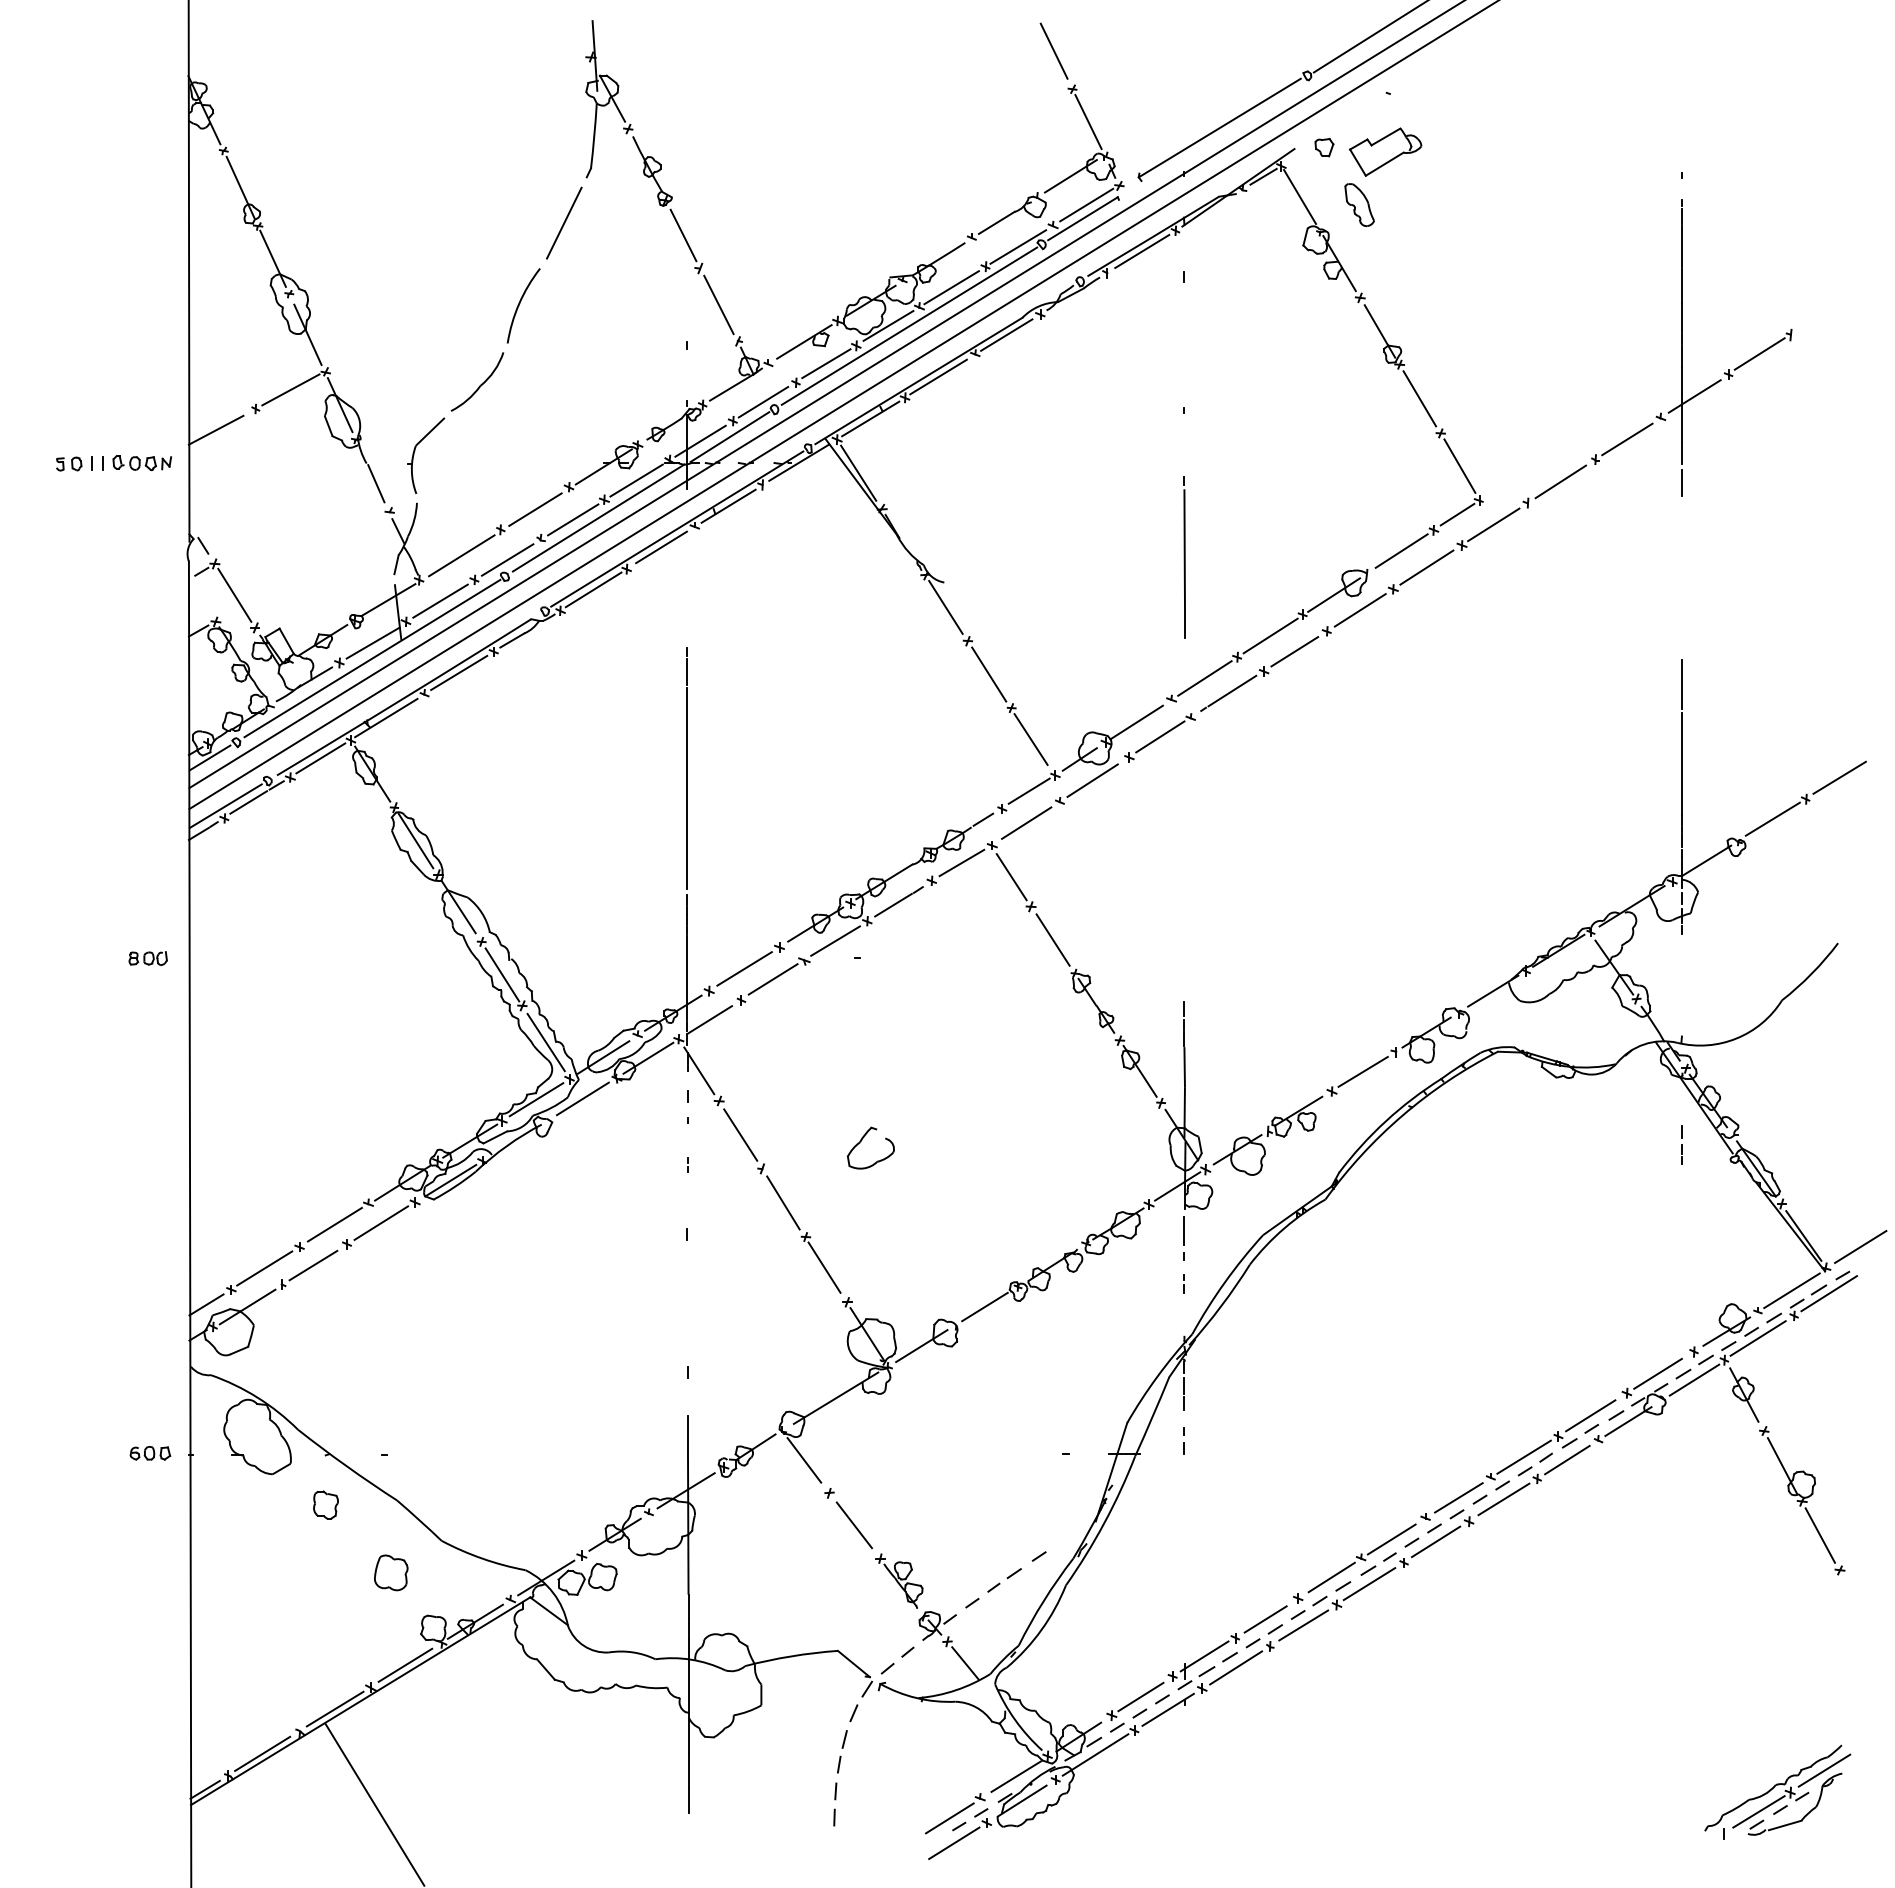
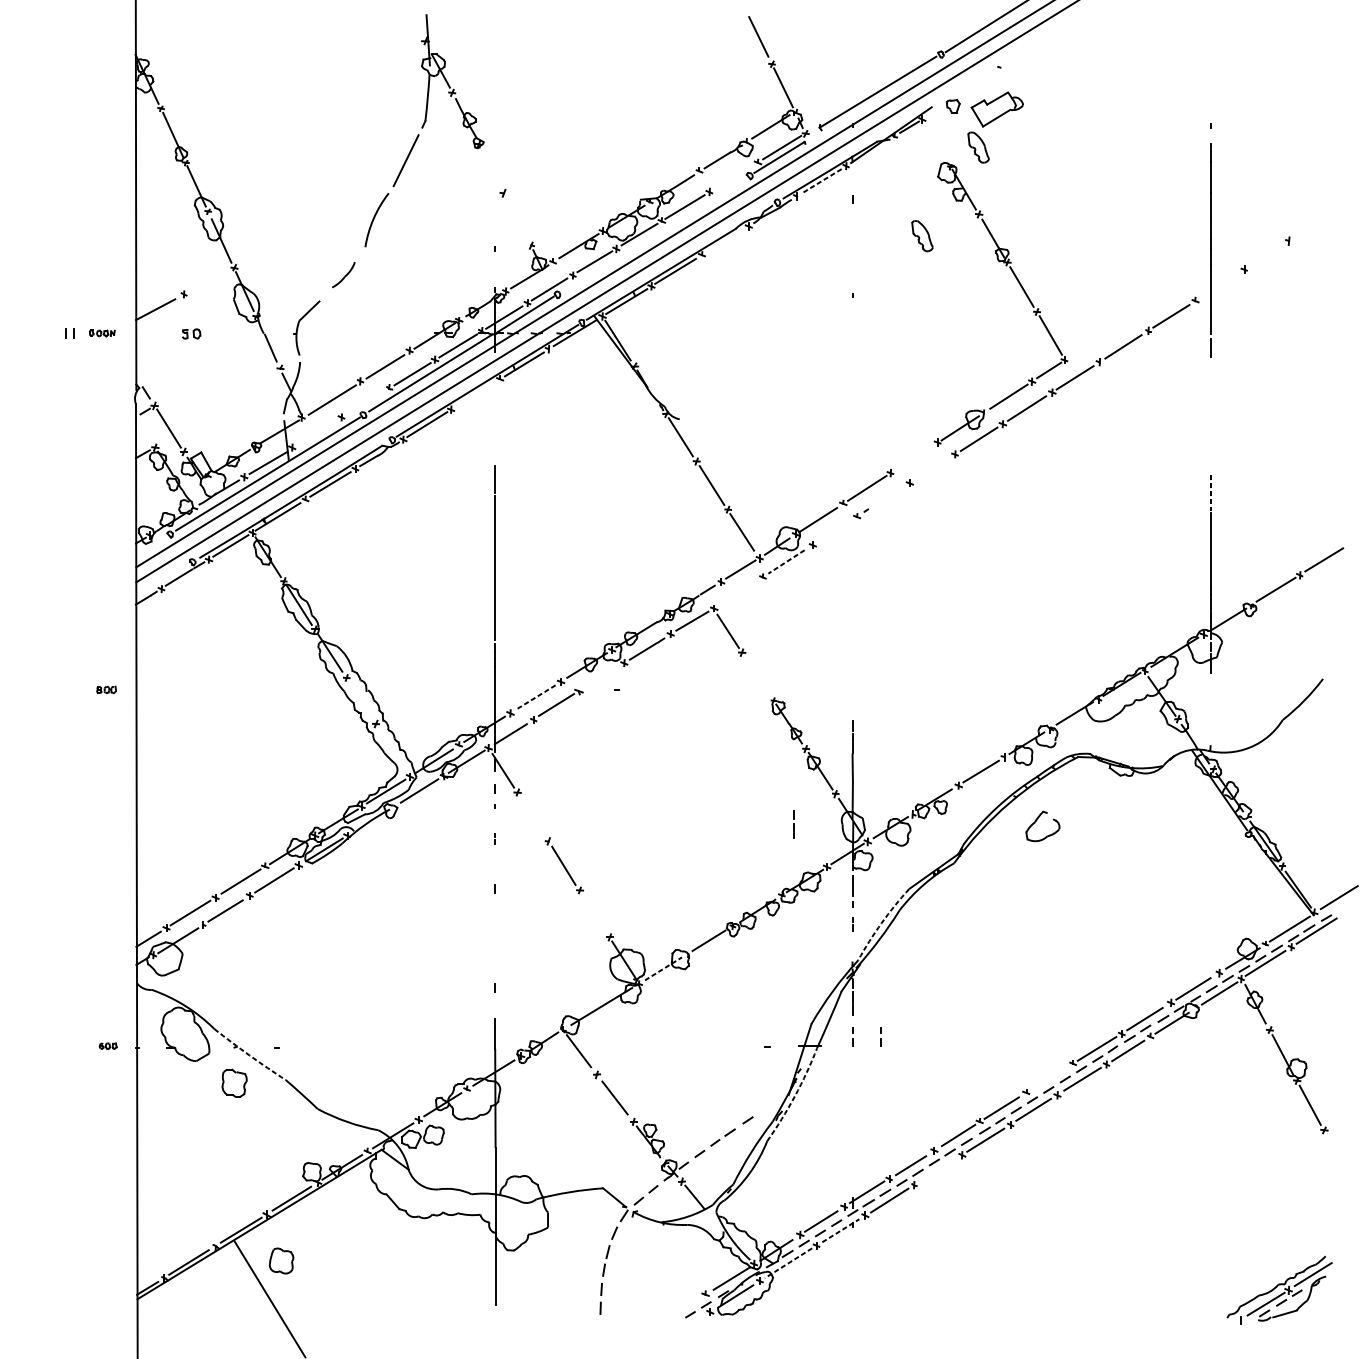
line: (1300, 196) -> (936, 141), removed
line: (683, 235) -> (491, 169), removed
line: (1018, 246) -> (733, 177), removed
line: (1142, 251) -> (822, 181), solid -> dashed
line: (718, 304) -> (517, 219), removed
line: (909, 325) -> (654, 234), removed
part: (1281, 327) -> (922, 235), added
line: (1006, 334) -> (724, 240), removed
line: (1759, 353) -> (1266, 254), removed
part: (477, 381) -> (343, 274), size x0.6
line: (290, 389) -> (209, 280), removed
line: (1694, 396) -> (1219, 285), removed
part: (141, 462) -> (101, 332), size x0.6
part: (69, 463) -> (191, 333), moved
line: (661, 547) -> (476, 394), removed
line: (1184, 557) -> (852, 401), removed
line: (507, 559) -> (365, 402), removed
line: (440, 600) -> (317, 432), removed
line: (1270, 635) -> (914, 457), removed
line: (1294, 651) -> (931, 468), removed
line: (1681, 684) -> (1210, 492), solid -> dashed
line: (1232, 690) -> (887, 497), removed
line: (1160, 736) -> (835, 530), removed
line: (210, 757) -> (151, 545), removed
line: (1092, 780) -> (786, 561), solid -> dashed
line: (225, 805) -> (162, 579), removed
line: (1026, 822) -> (738, 592), removed
line: (1052, 939) -> (757, 676), removed
line: (835, 940) -> (601, 676), removed
part: (147, 958) -> (106, 689), size x0.7
line: (744, 969) -> (535, 697), solid -> dashed
line: (502, 974) -> (361, 701), removed
line: (545, 1042) -> (392, 750), removed
line: (740, 1134) -> (533, 816), removed
part: (862, 1140) -> (1036, 820), moved
line: (1681, 1144) -> (793, 823), moved
line: (824, 1267) -> (593, 912), removed
arc: (1224, 1282) -> (881, 923), solid -> dashed
line: (922, 1345) -> (664, 968), solid -> dashed
line: (1222, 1442) -> (879, 1038), added
part: (150, 1453) -> (108, 1046), size x0.6
arc: (346, 1466) -> (249, 1055), solid -> dashed
line: (1458, 1497) -> (1049, 1077), removed
part: (325, 1504) -> (234, 1082), size x1.4
arc: (1104, 1522) -> (795, 1095), solid -> dashed
part: (391, 1572) -> (281, 1260), moved
line: (1303, 1625) -> (938, 1170), removed
line: (1168, 1709) -> (841, 1230), solid -> dashed
line: (1095, 1754) -> (788, 1262), solid -> dashed
line: (949, 1818) -> (683, 1308), removed
line: (954, 1843) -> (687, 1326), removed

